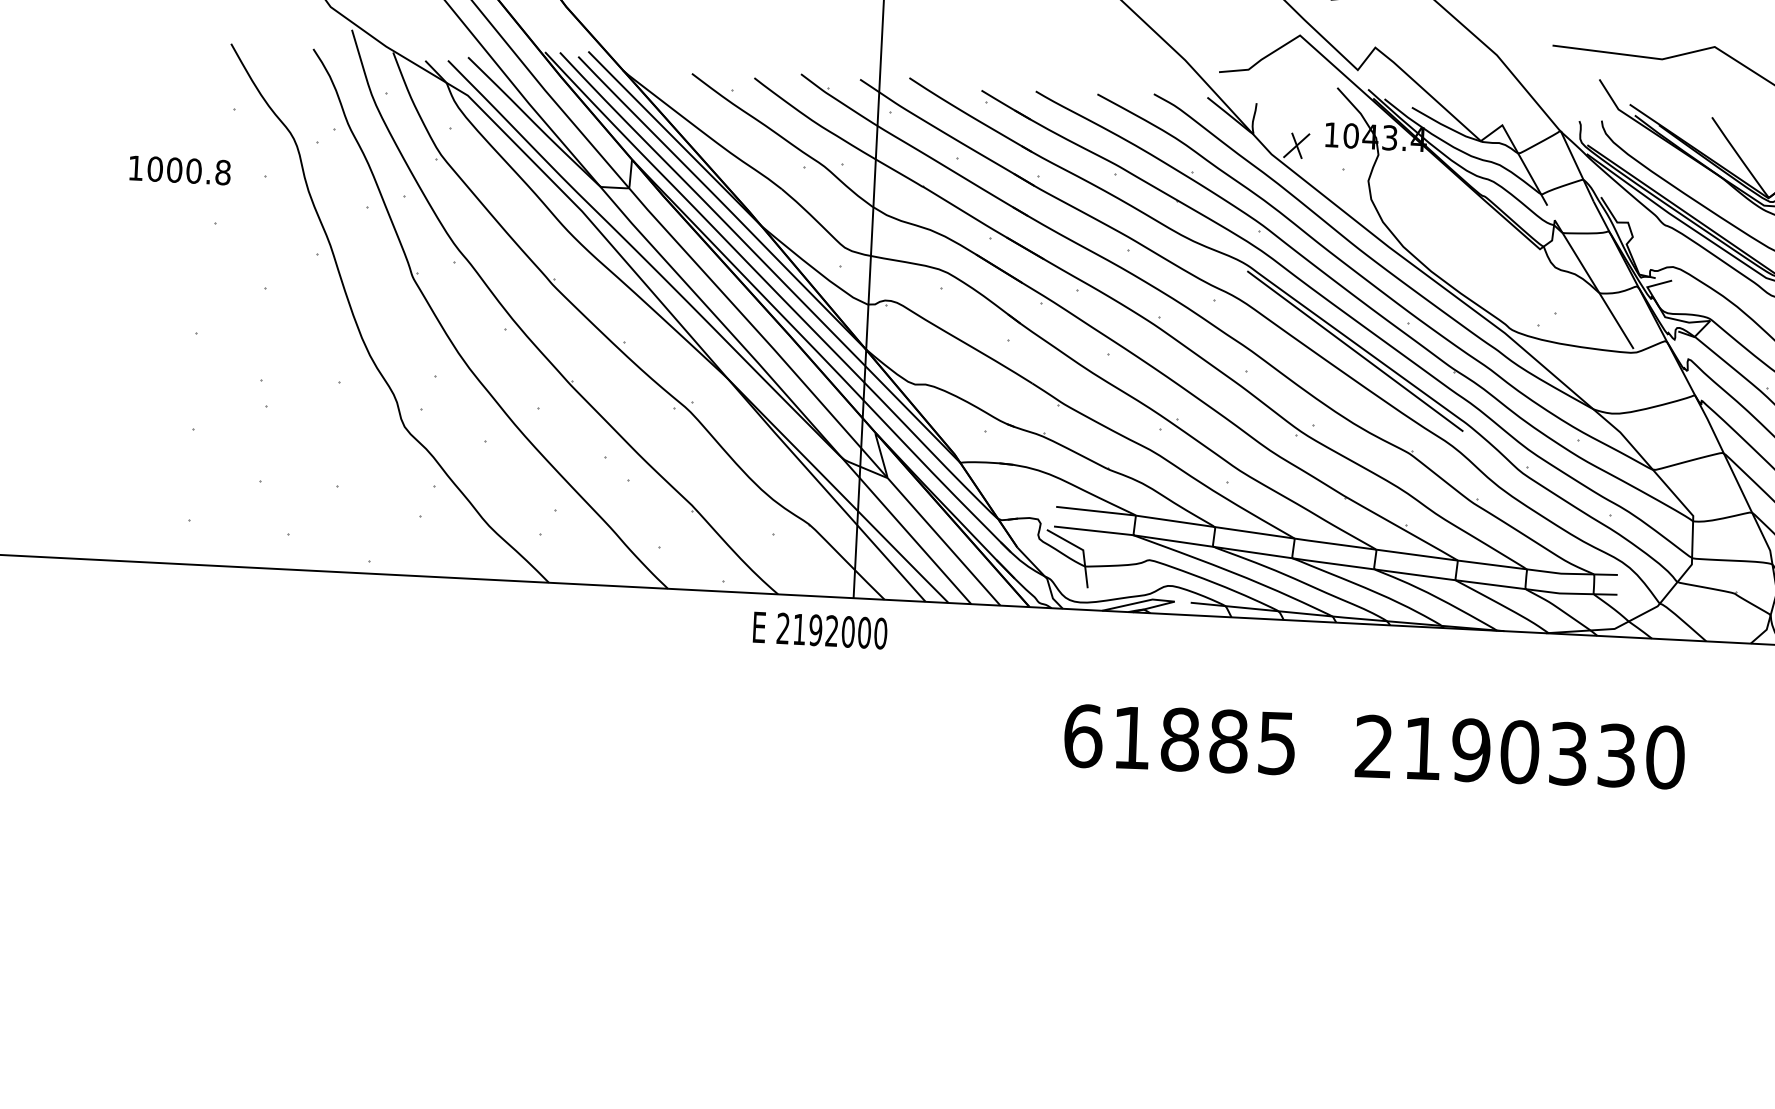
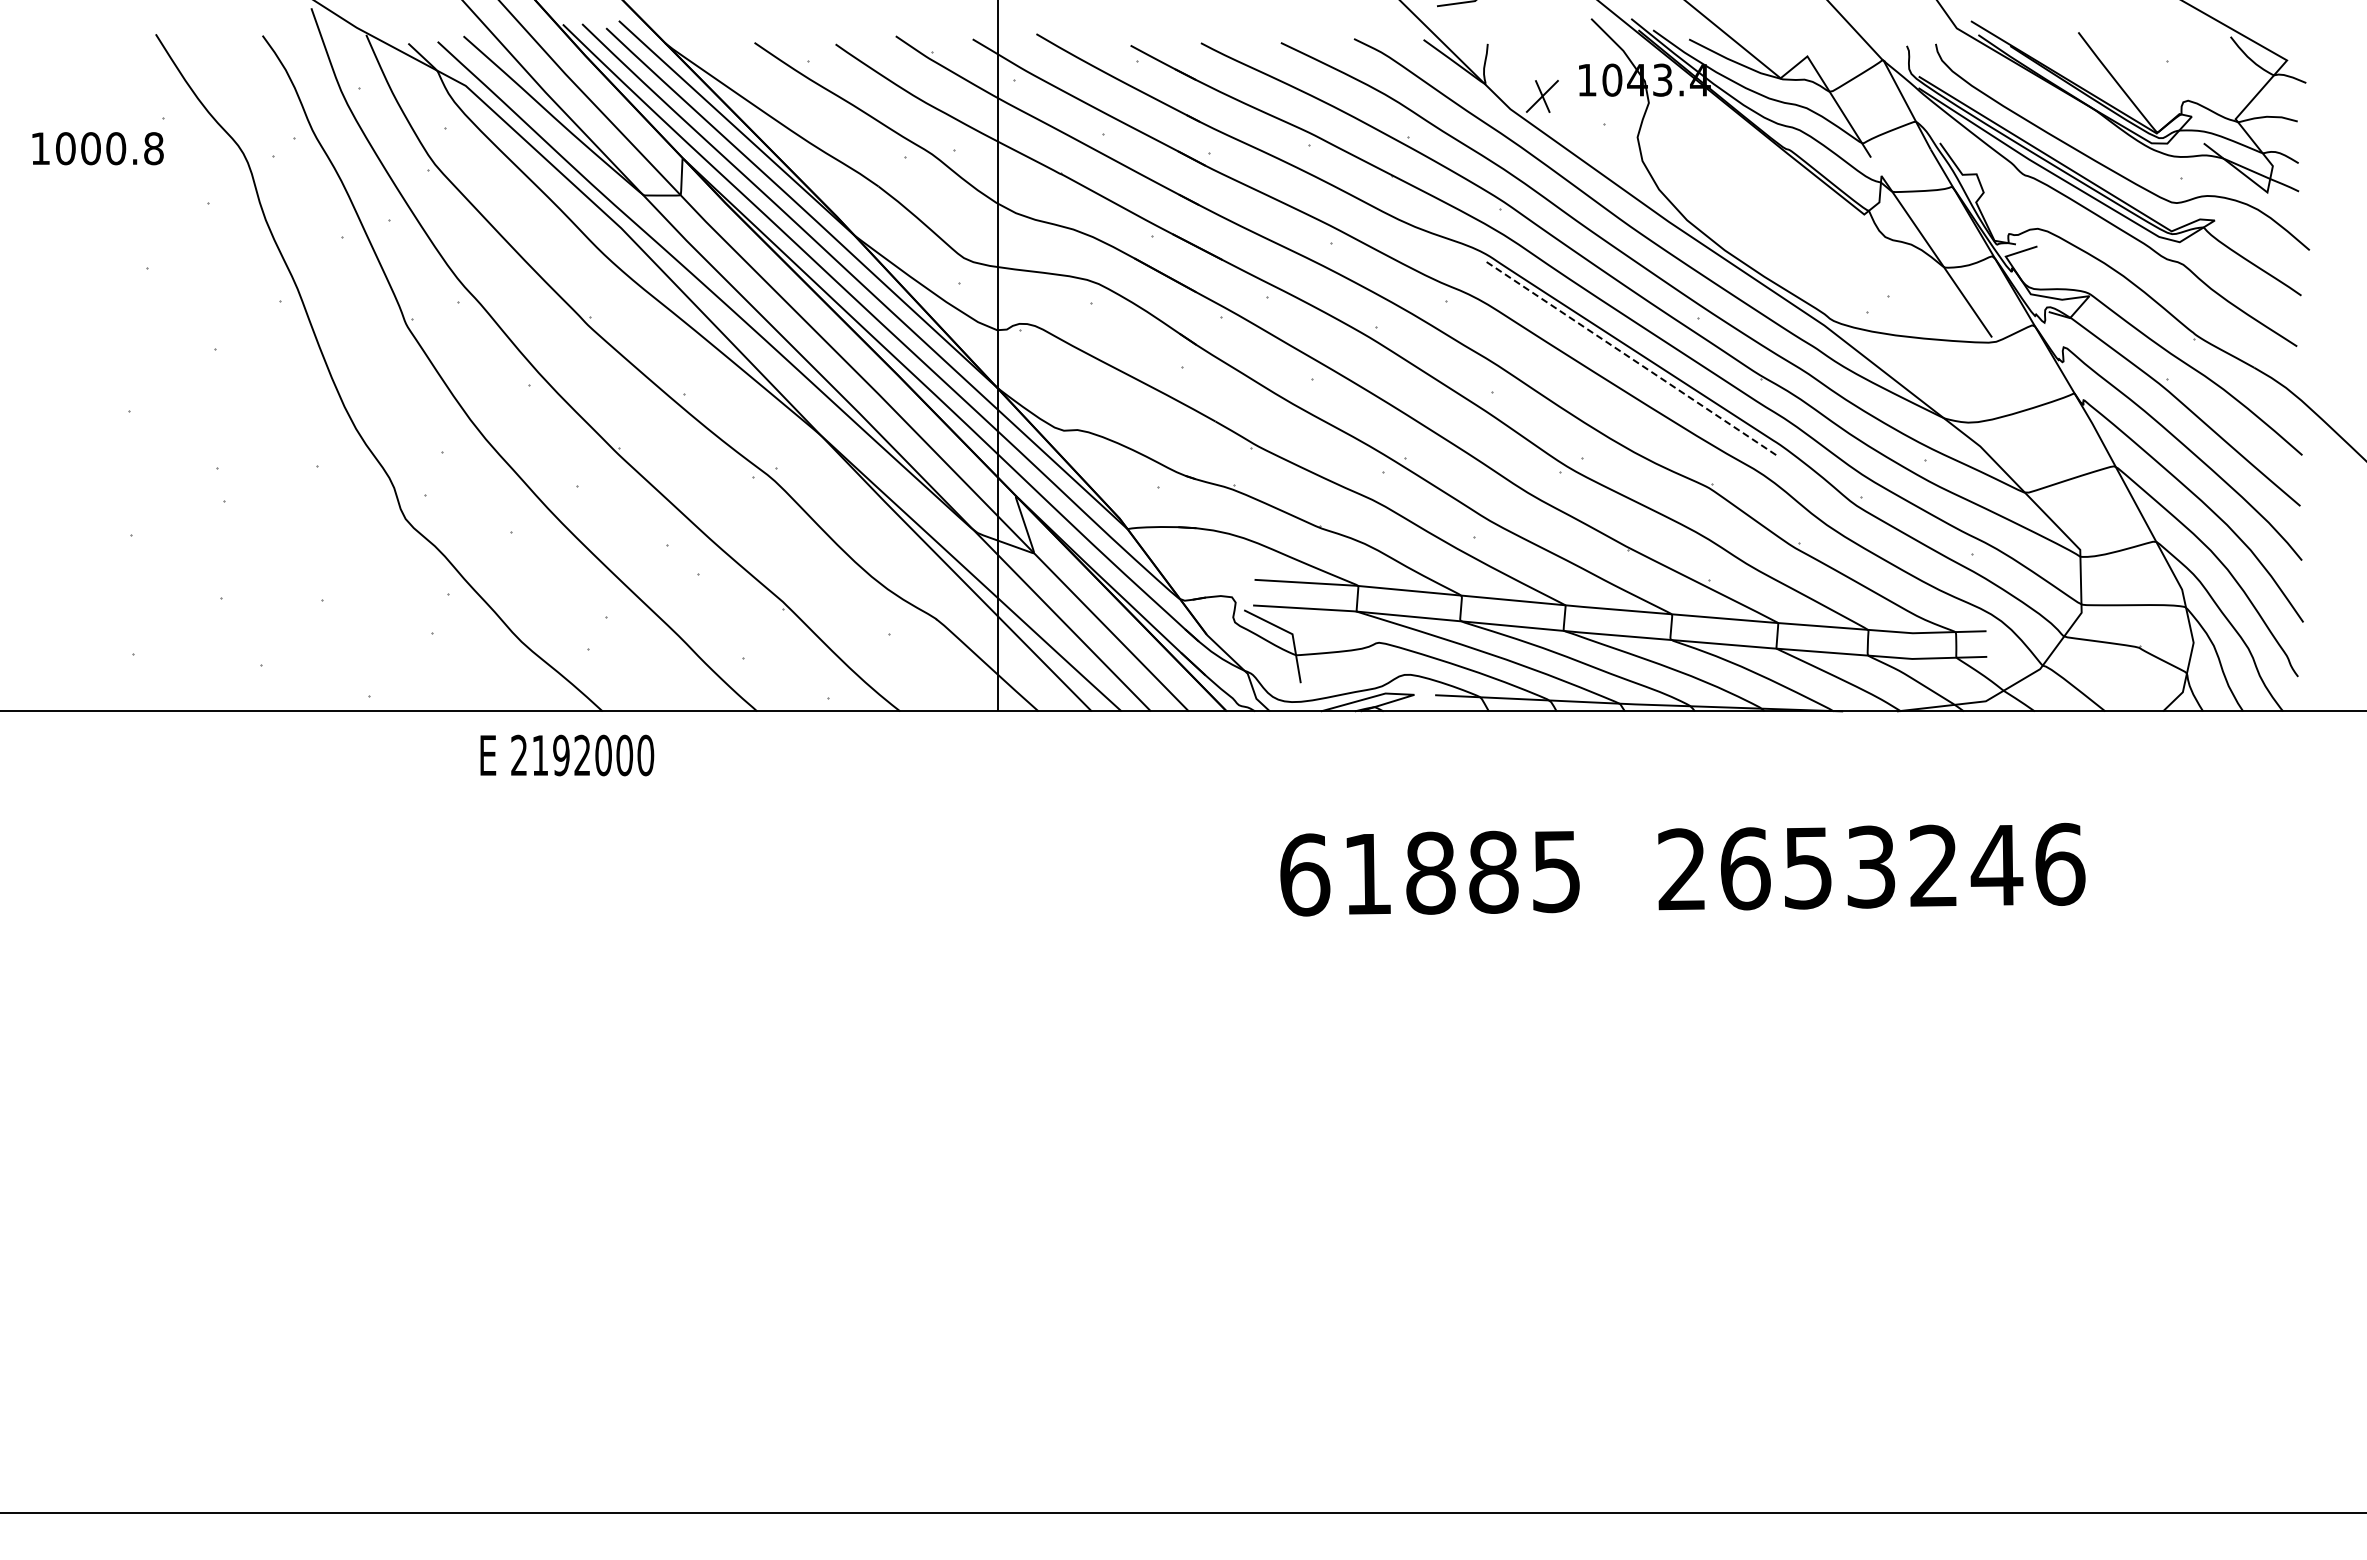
text: (179, 170) -> (97, 148), moved
line: (1355, 351) -> (1632, 359), solid -> dashed
text: (820, 630) -> (567, 755), moved
text: (1544, 752) -> (1903, 866), 2190330 -> 2653246

